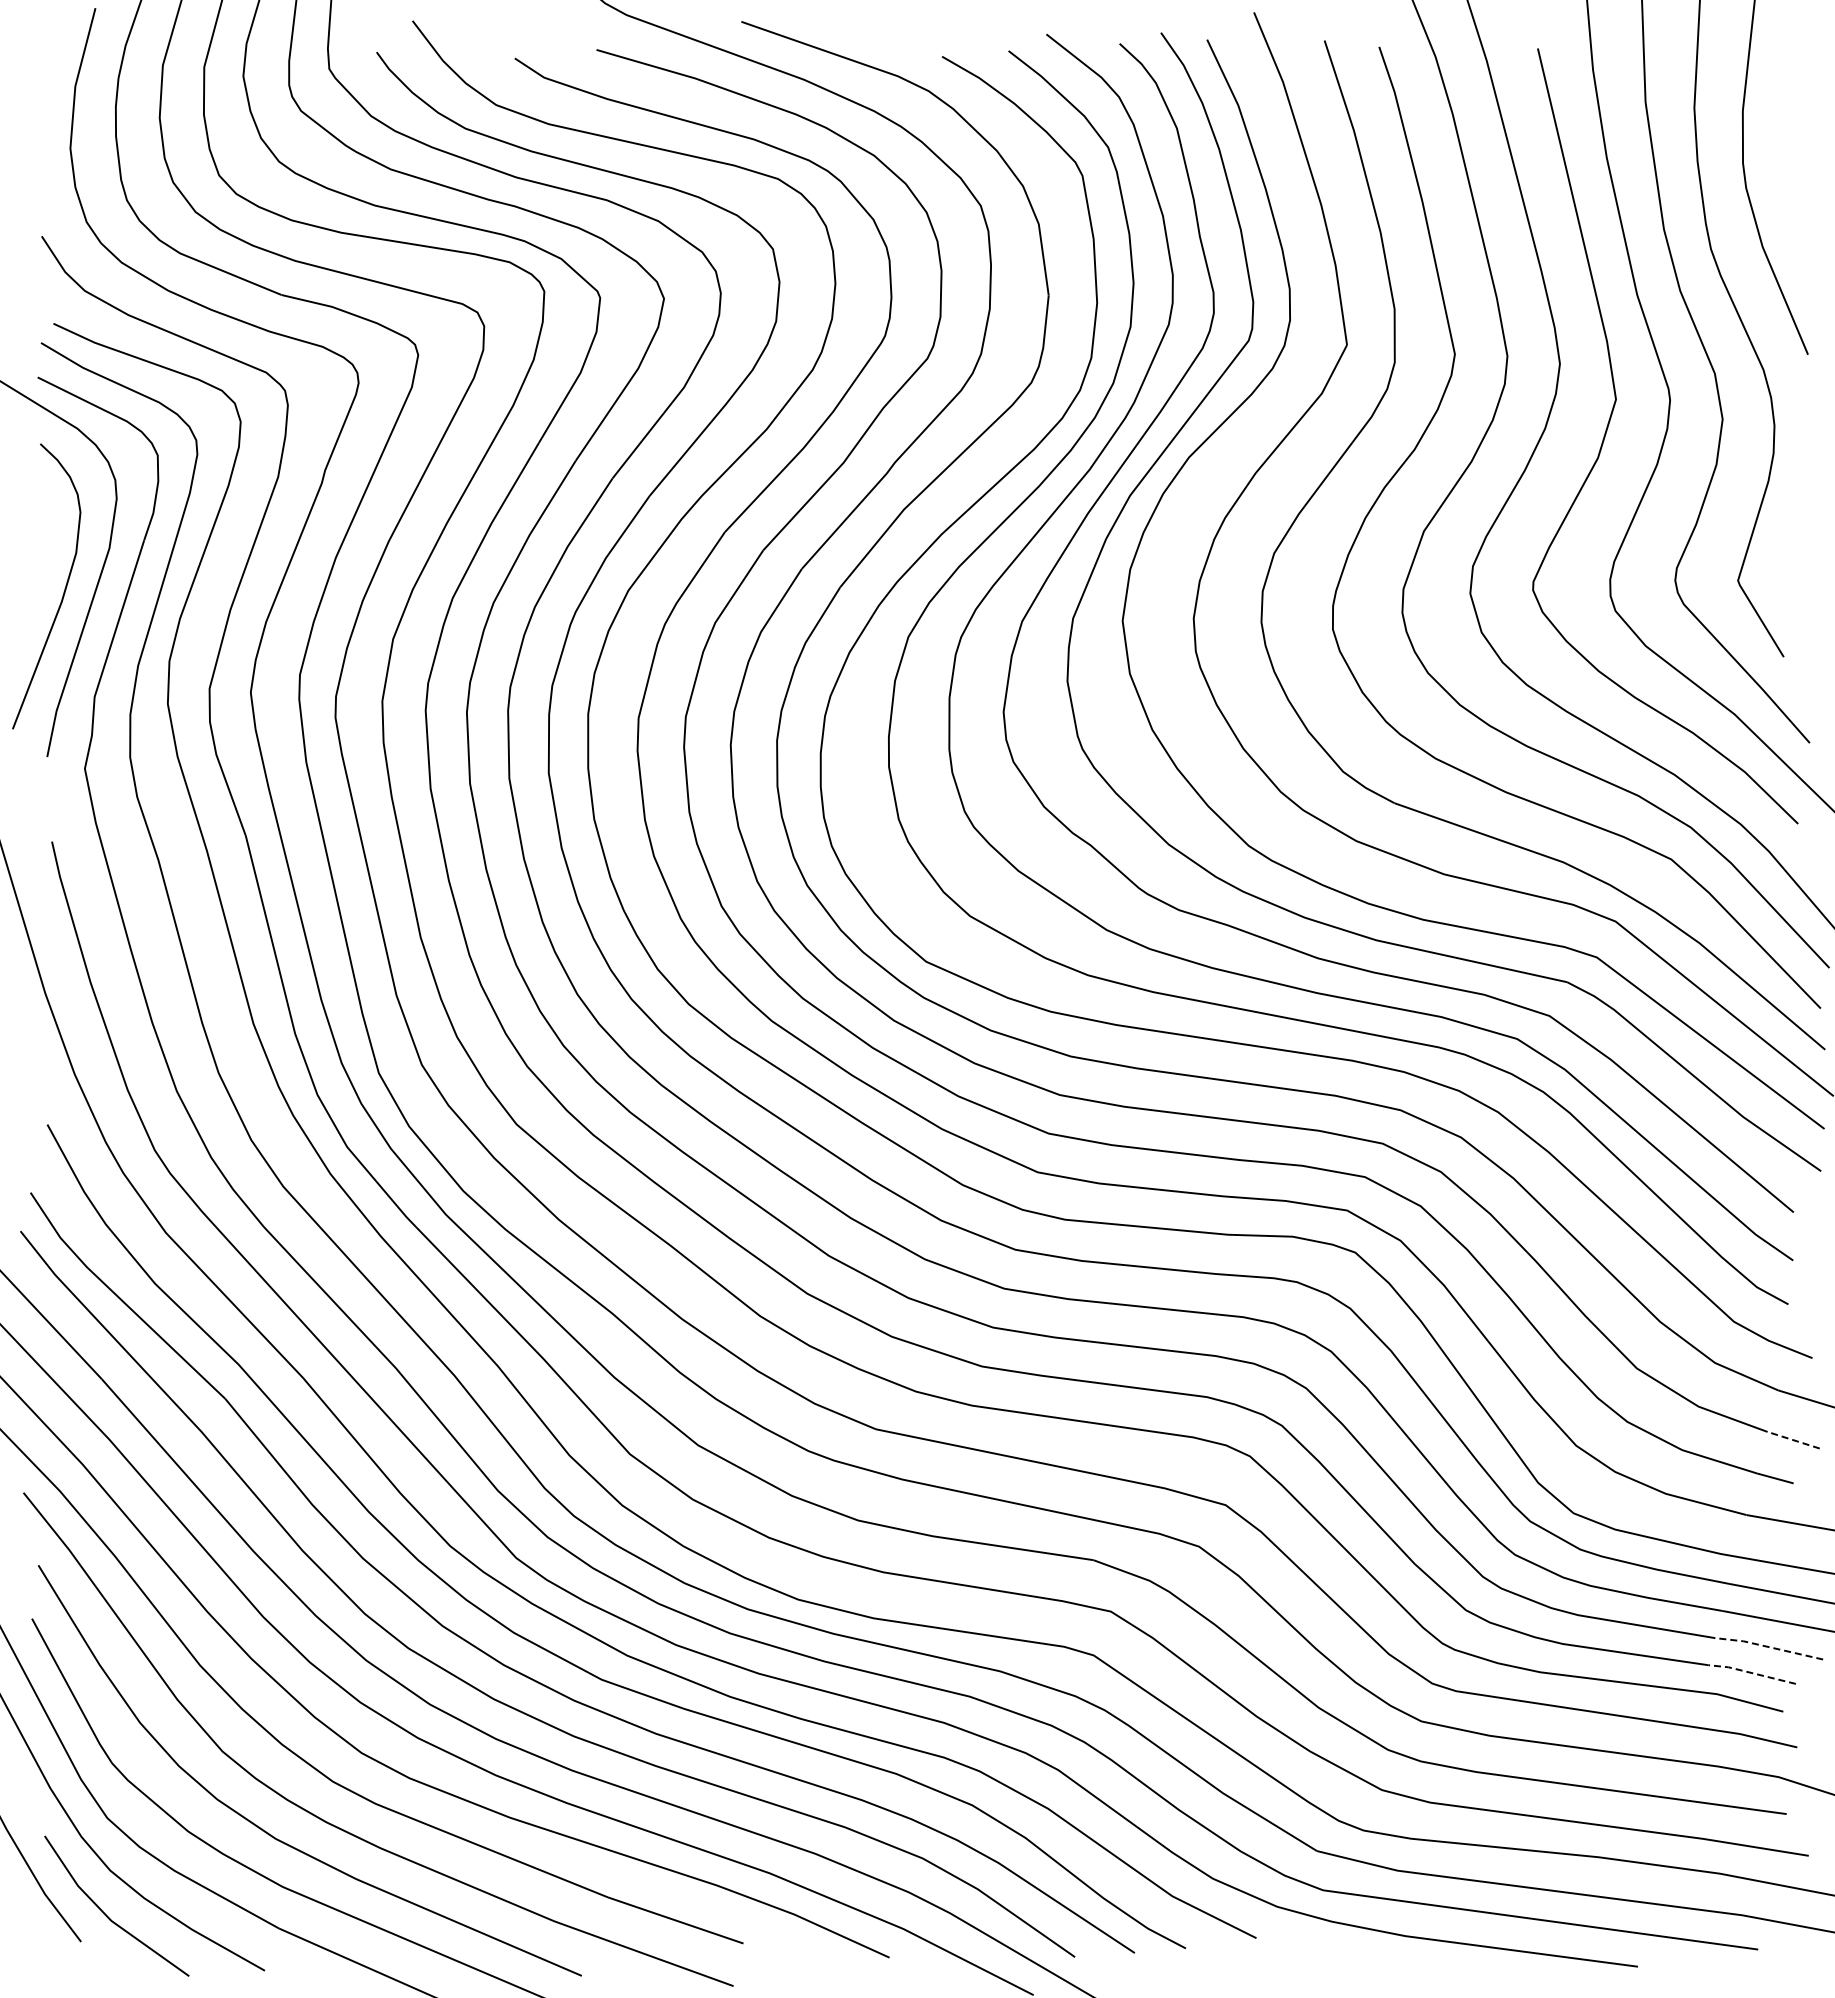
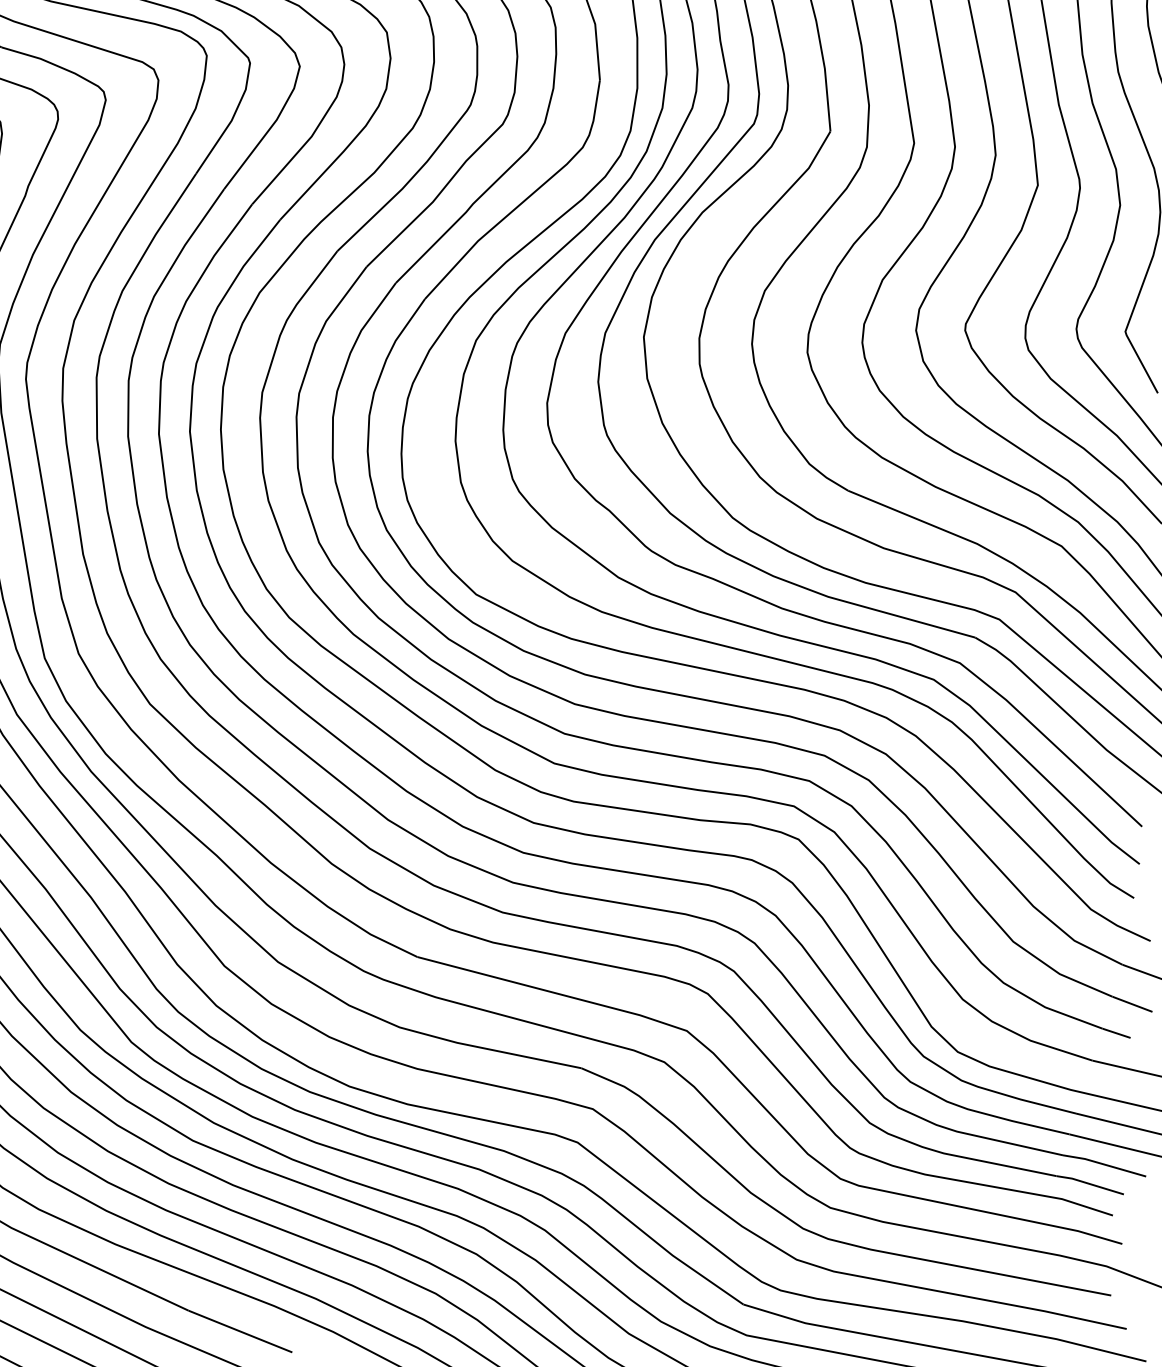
line: (1793, 1440) -> (1132, 1004), dashed -> solid
line: (1768, 1647) -> (1104, 1164), dashed -> solid
line: (1751, 1673) -> (1089, 1184), dashed -> solid

